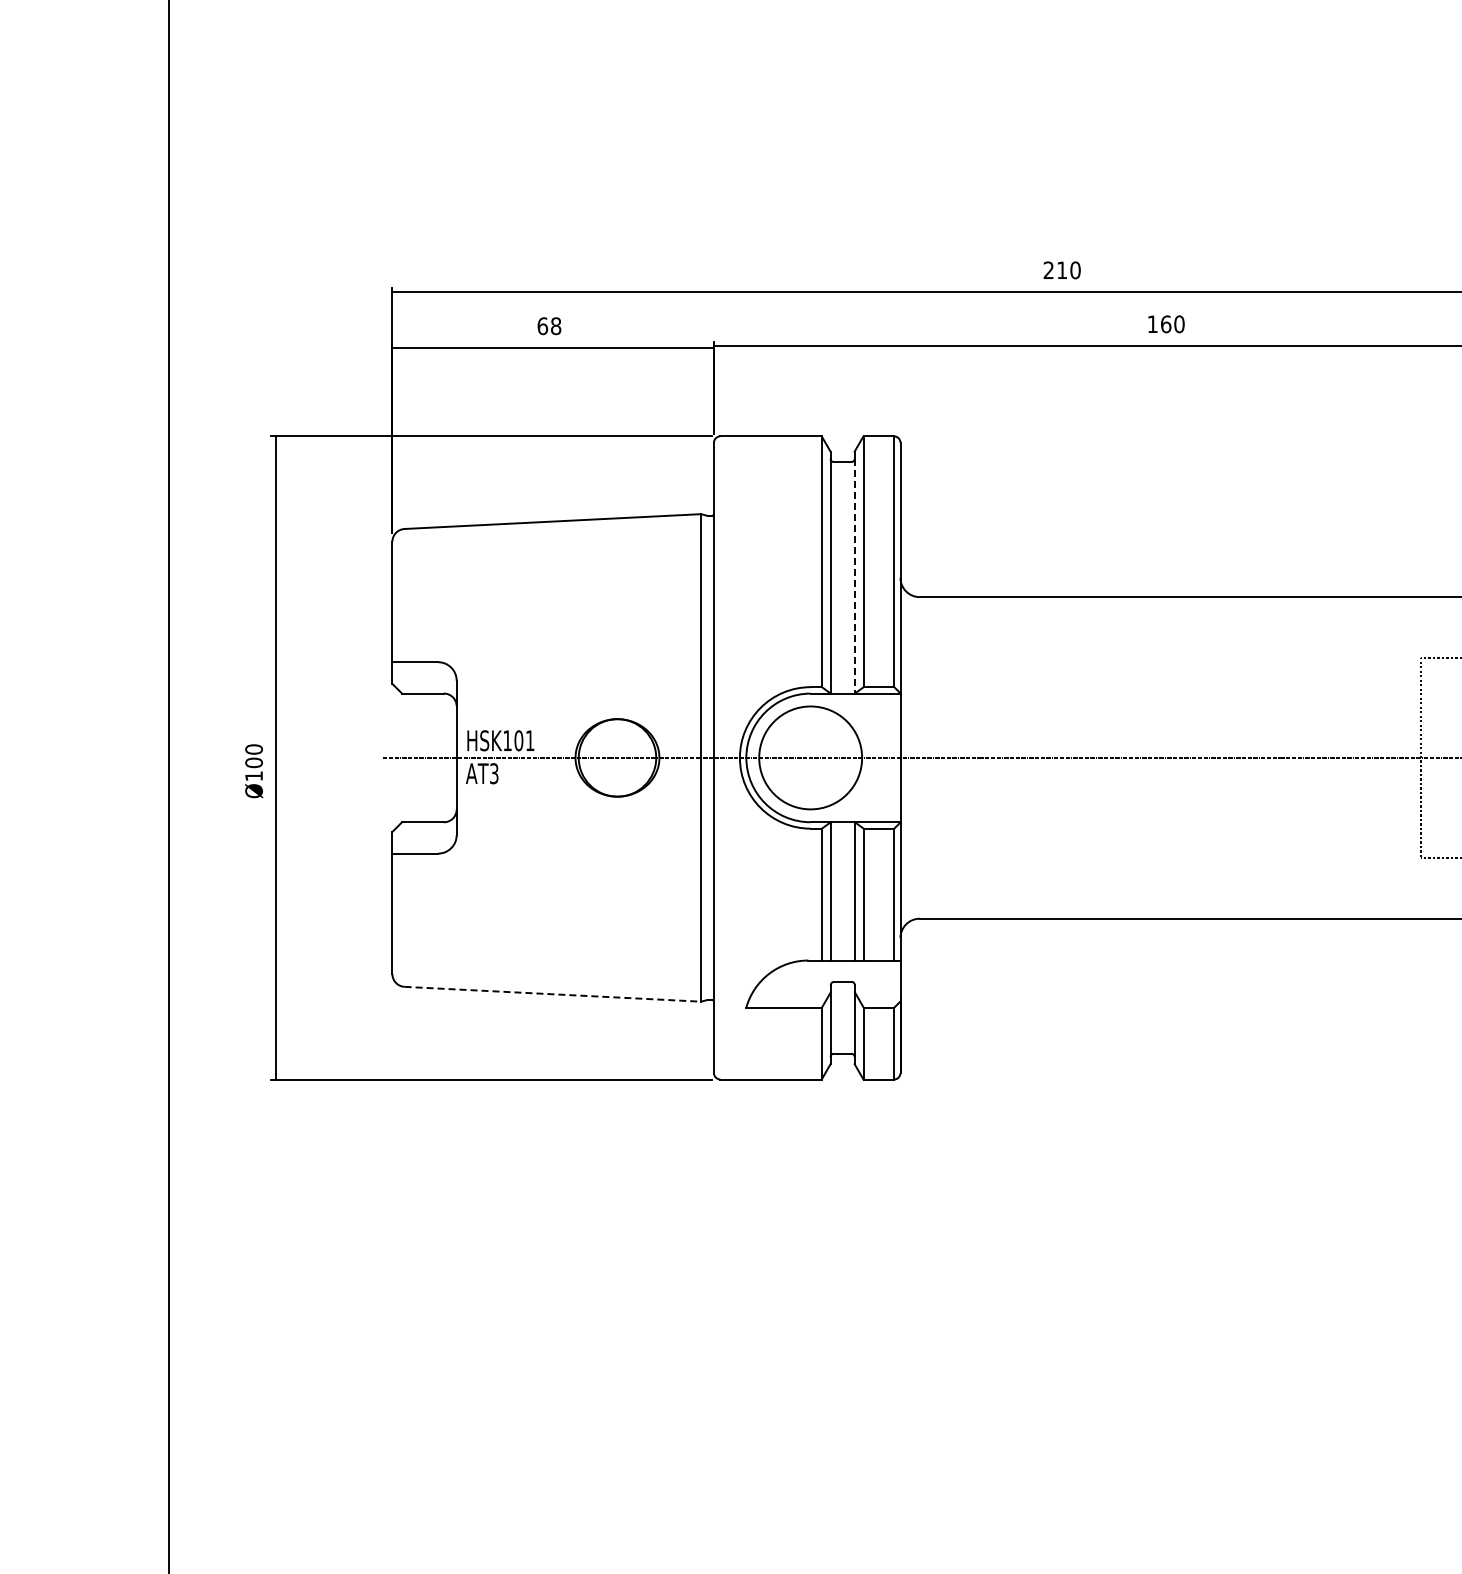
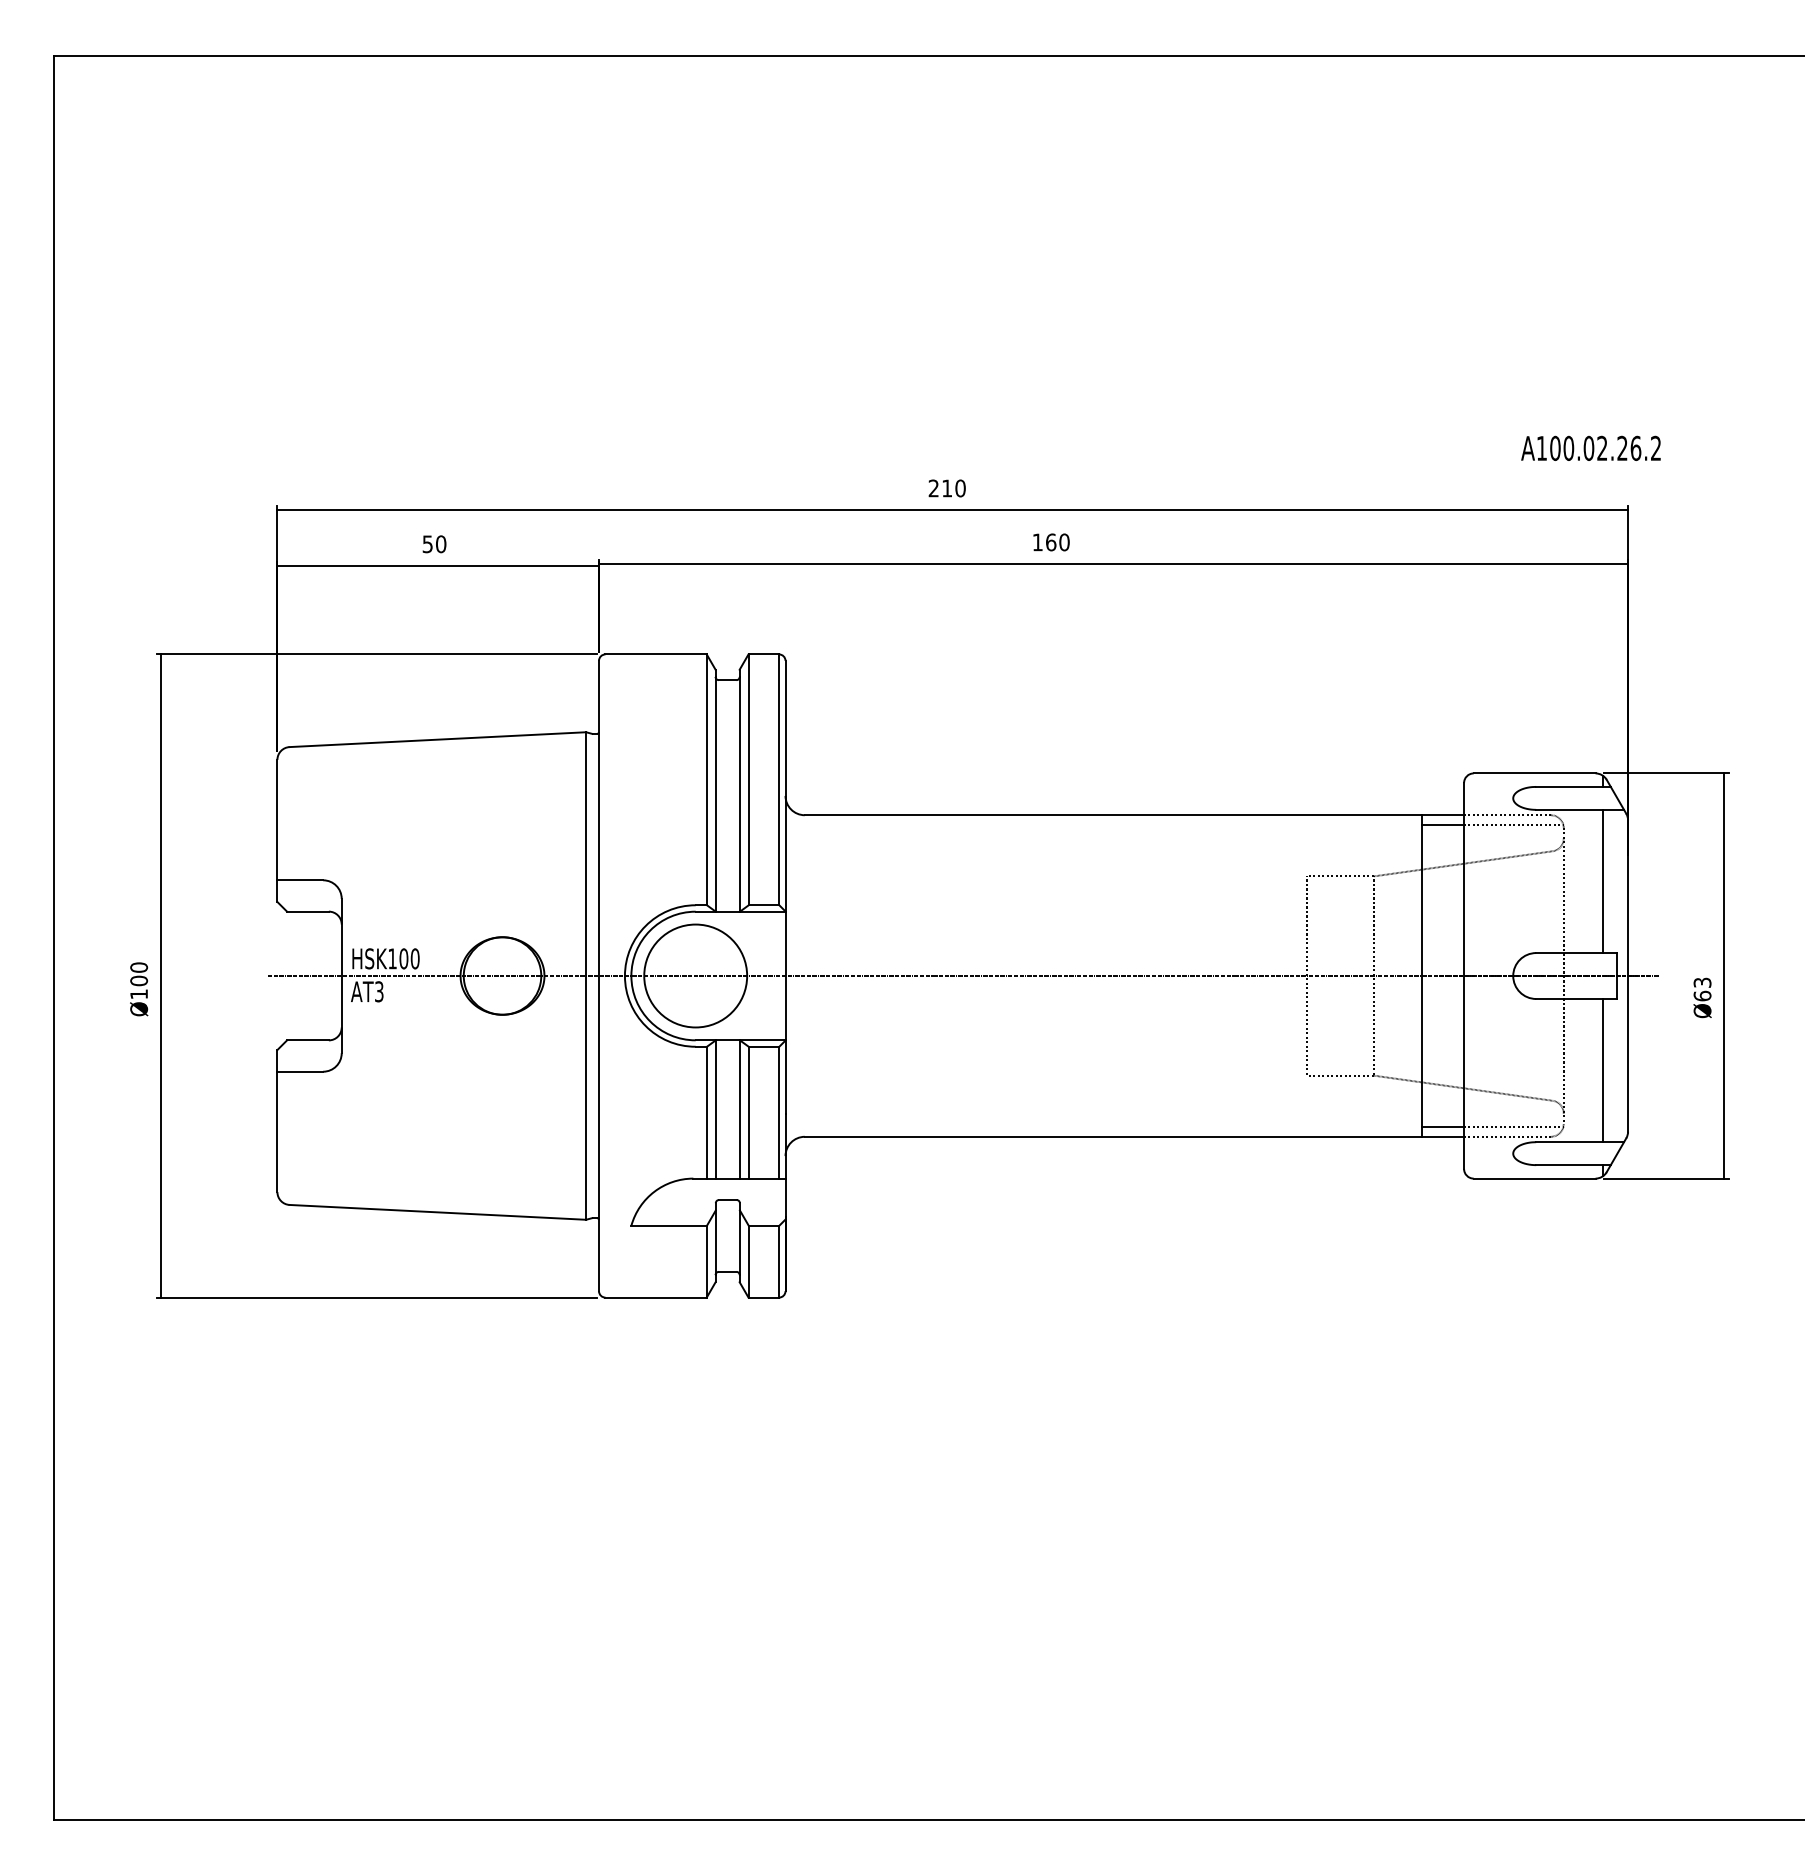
text: (549, 326) -> (434, 544), 68 -> 50
line: (854, 576) -> (739, 794), dashed -> solid
text: (529, 740) -> (414, 958), HSK101 -> HSK100
line: (553, 994) -> (438, 1212), dashed -> solid

